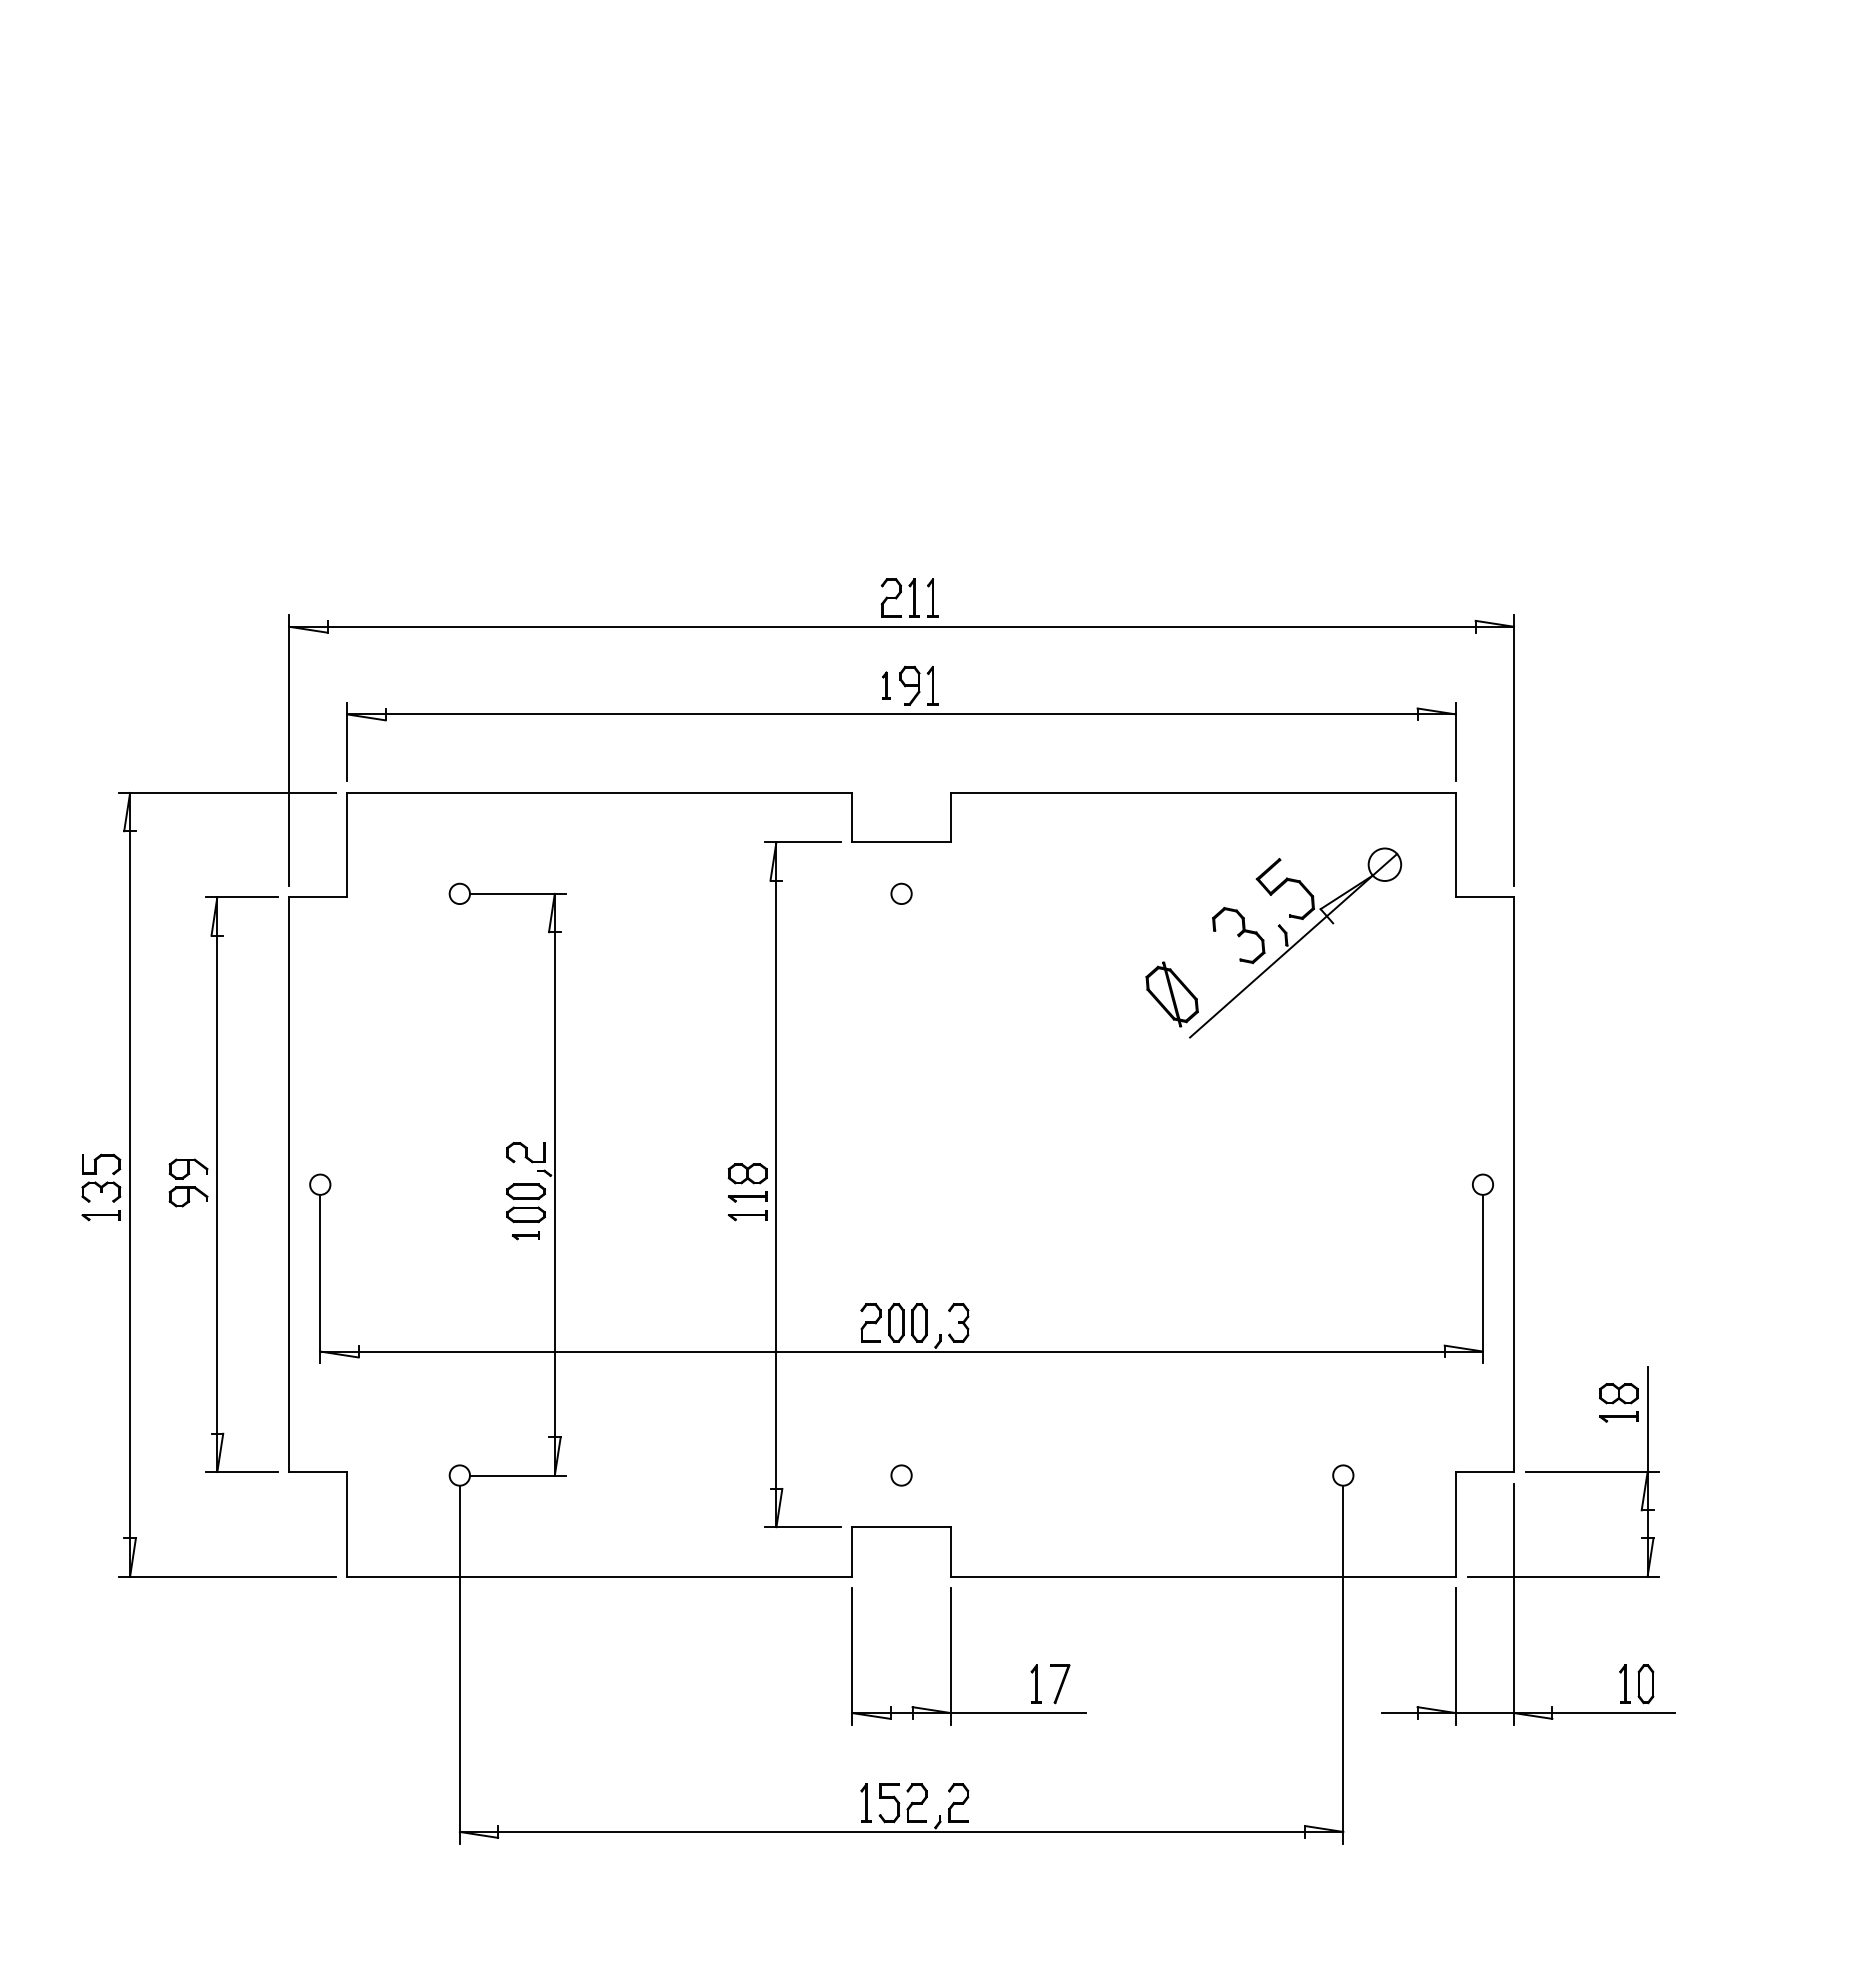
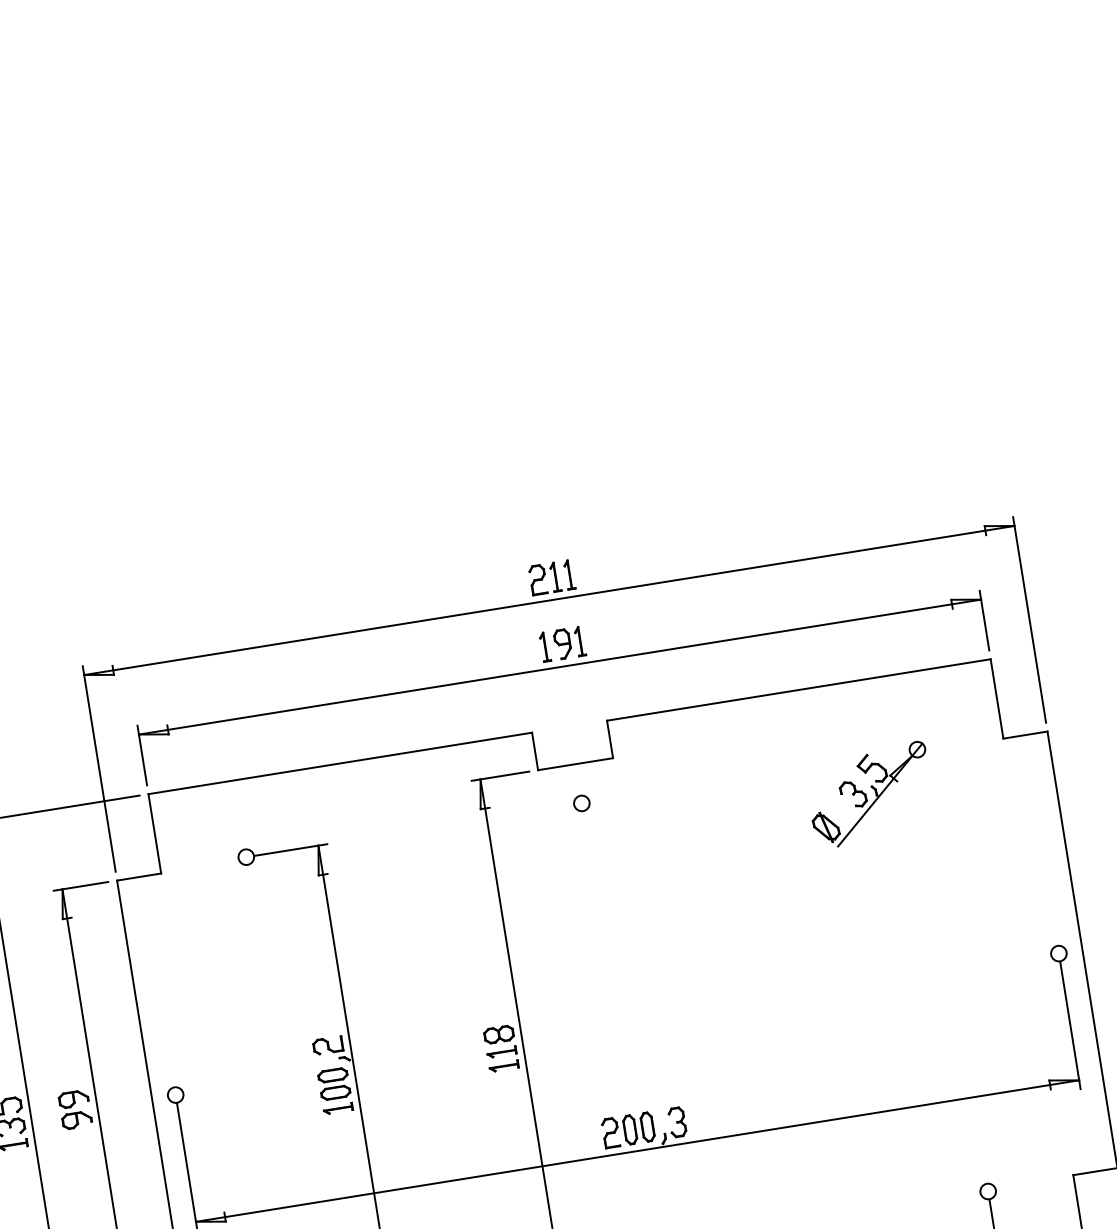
part: (885, 685) -> (544, 647), size x1.43
part: (1273, 942) -> (870, 795), size x0.62
part: (525, 1235) -> (337, 1108), size x1.43

